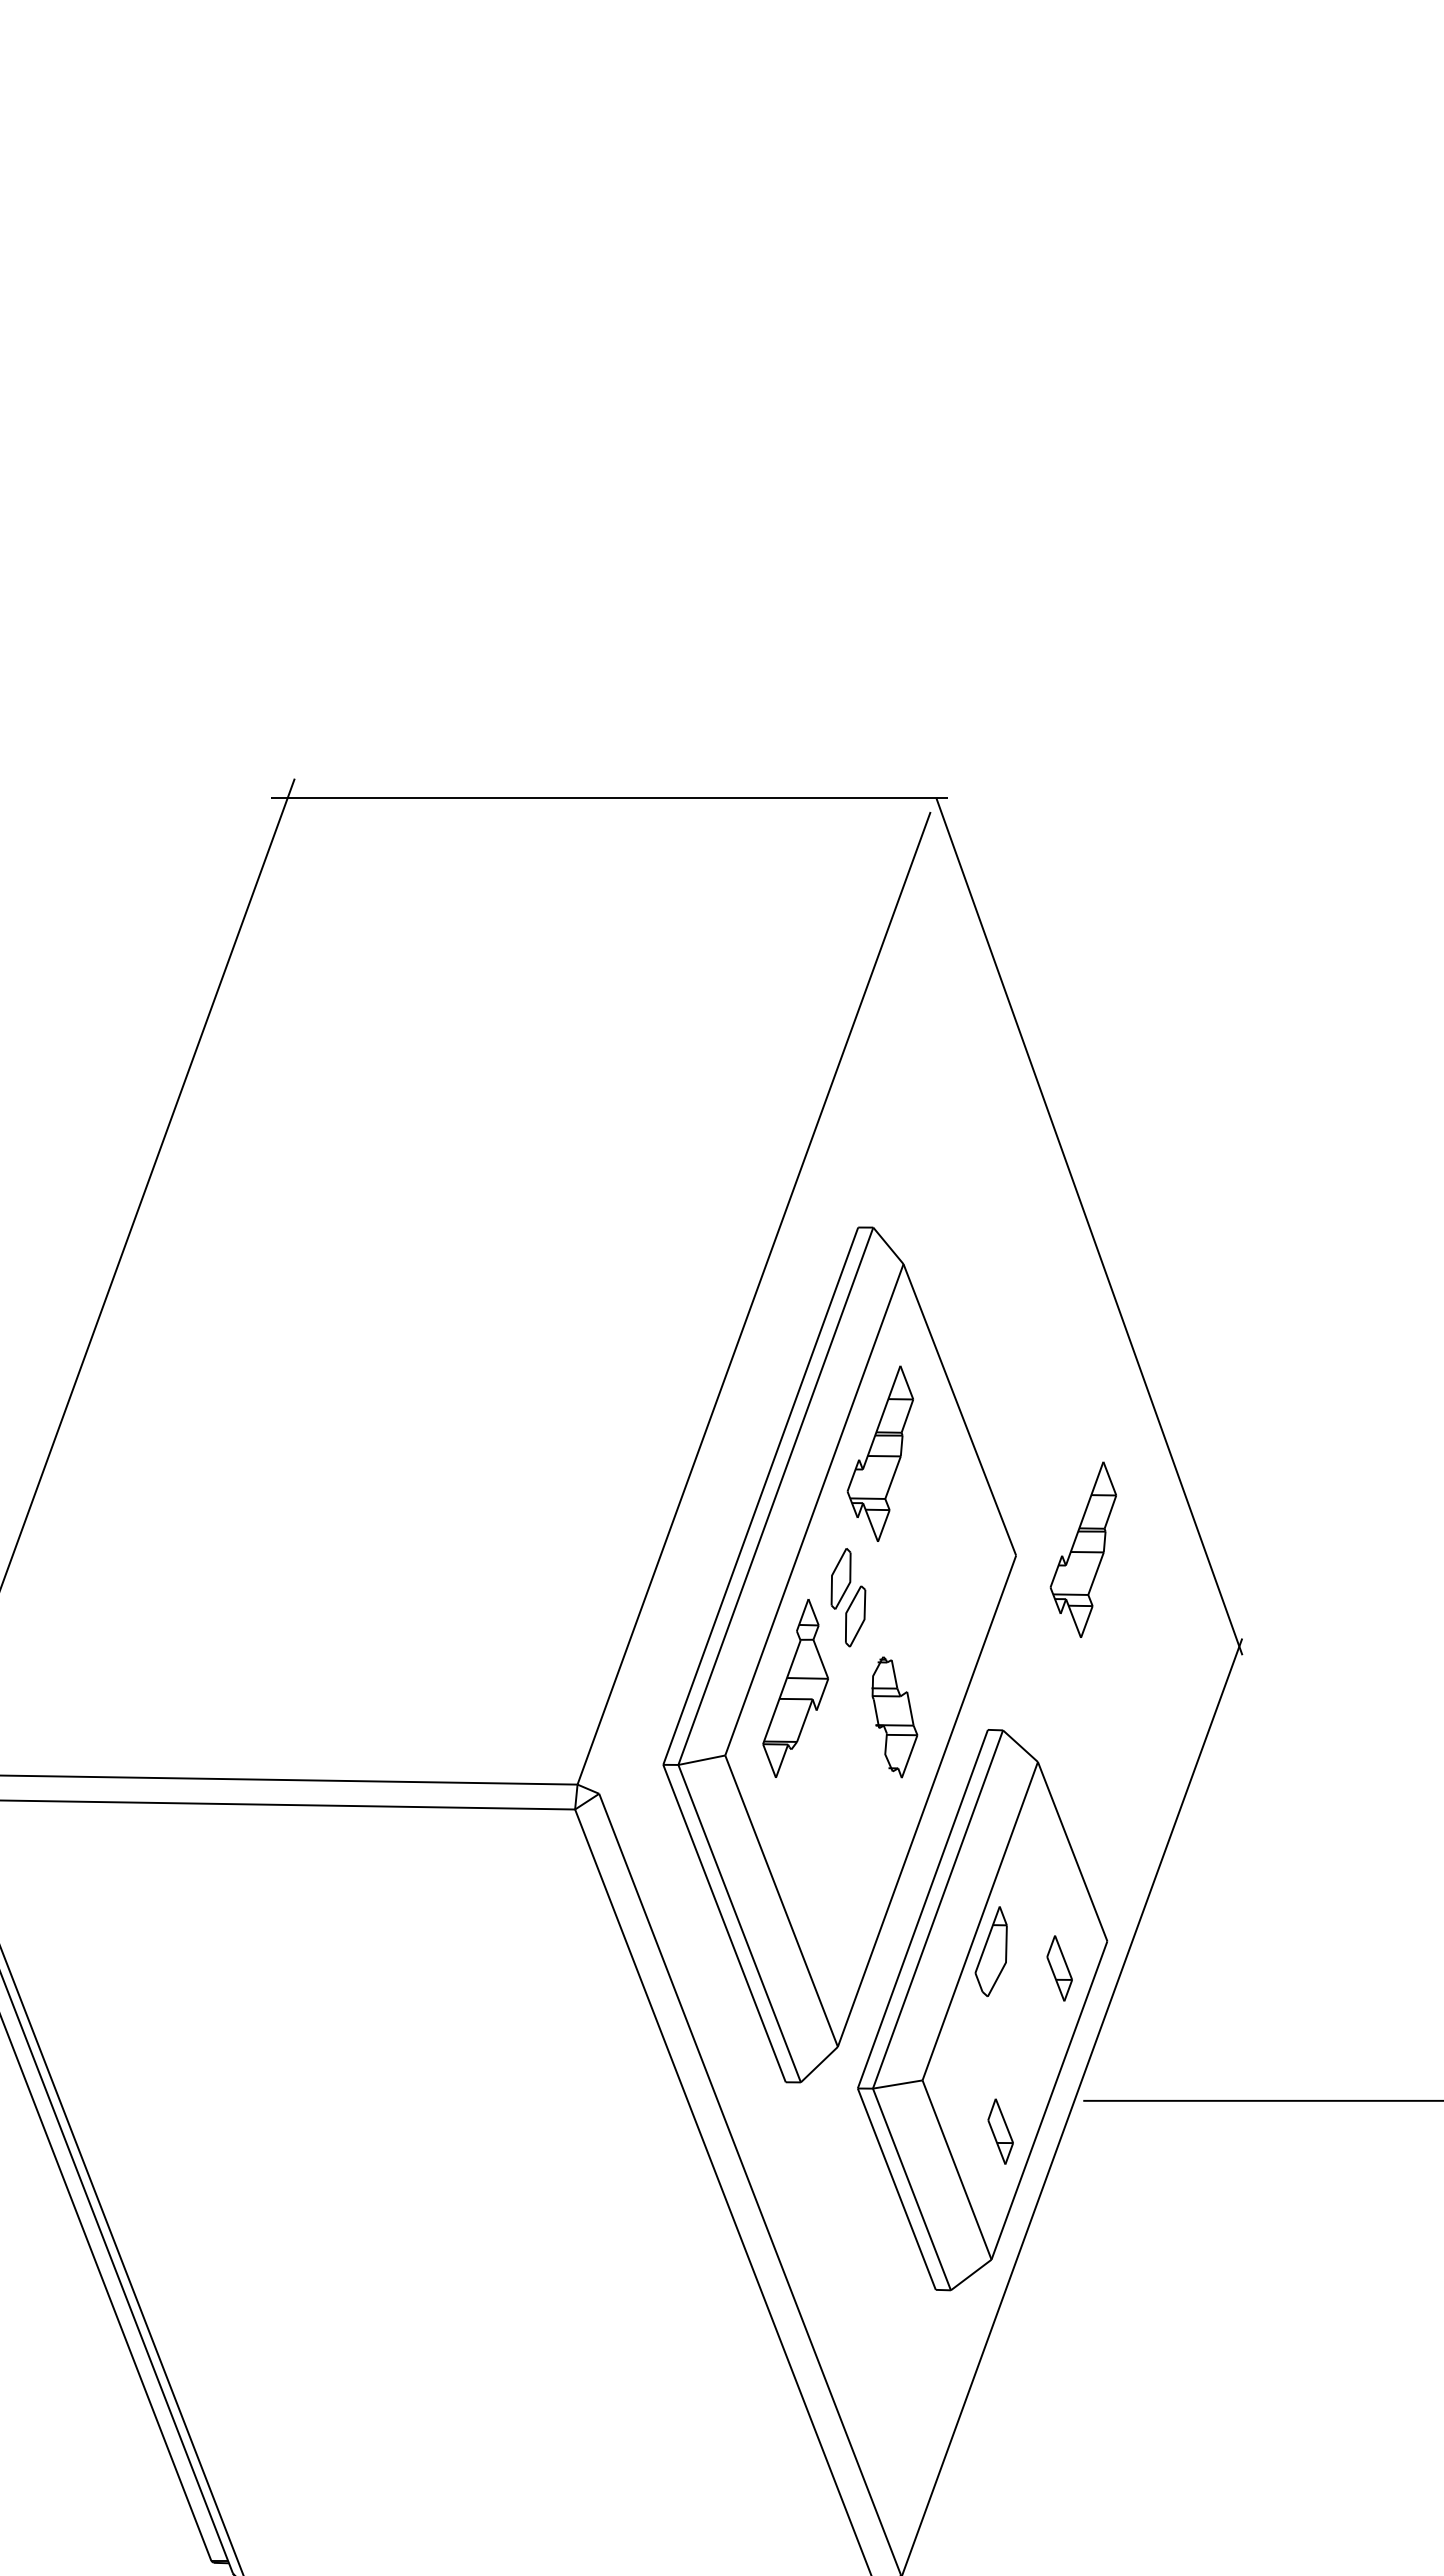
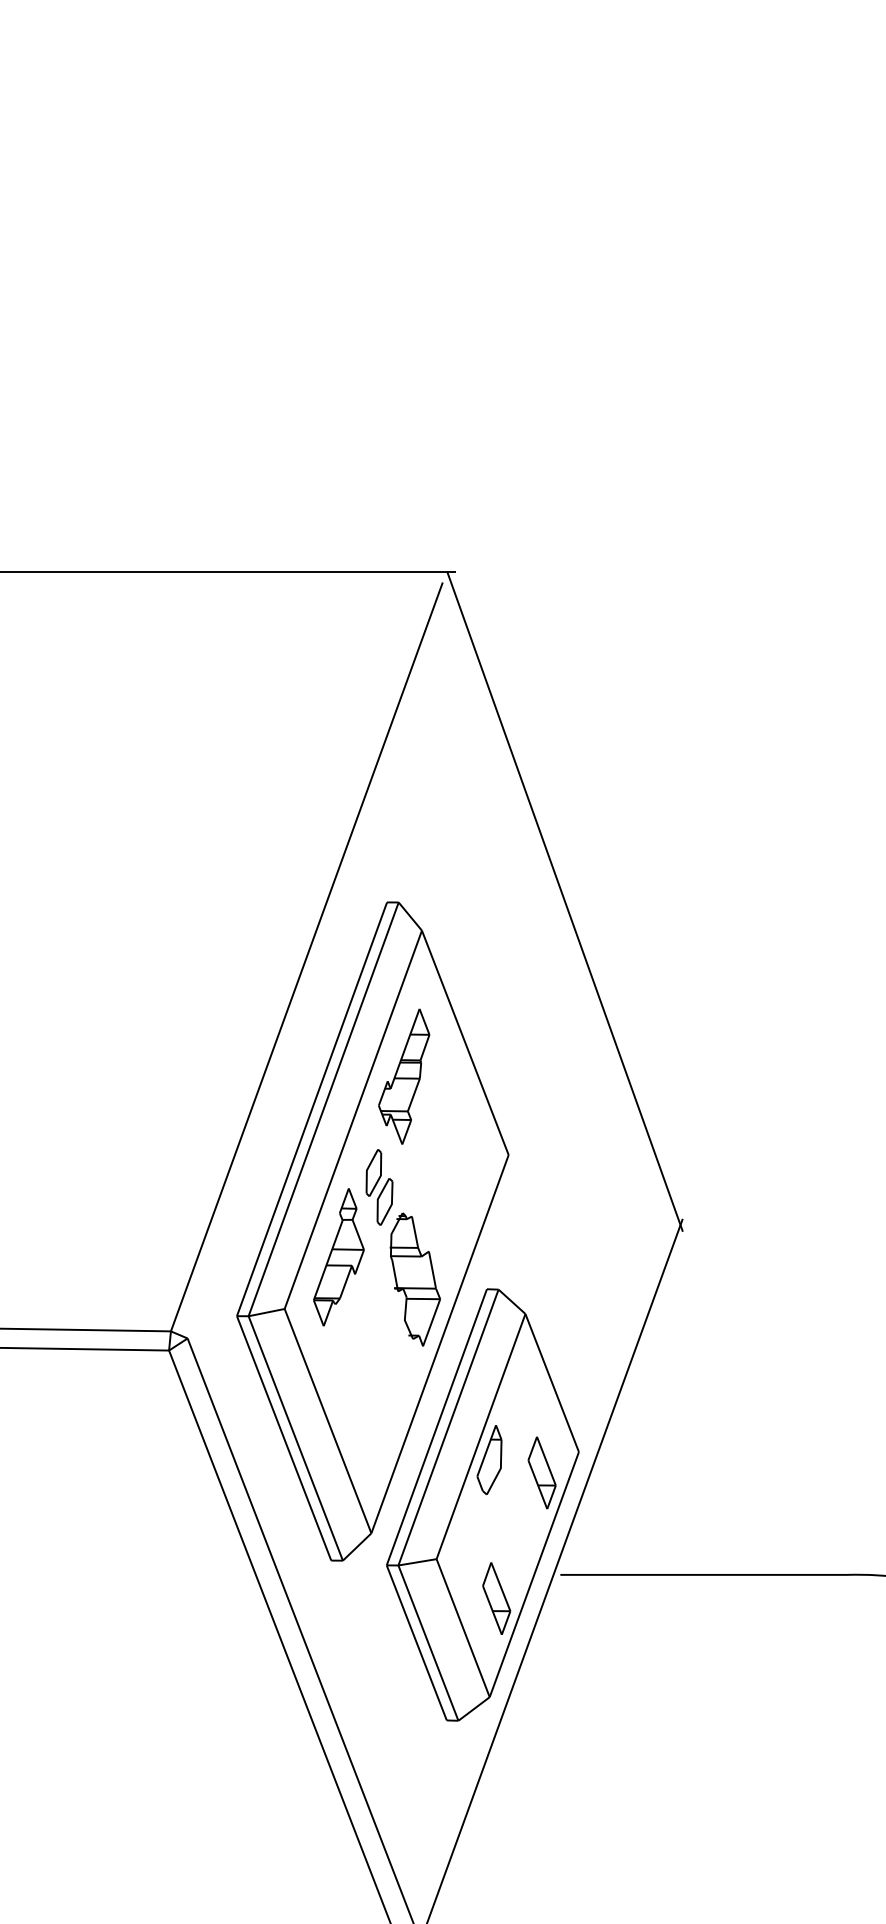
part: (1082, 1549) -> (559, 1150), removed
part: (894, 1717) -> (415, 1279), size x1.43
part: (1059, 1968) -> (542, 1472), size x1.43
part: (1000, 2131) -> (496, 1598), size x1.43

